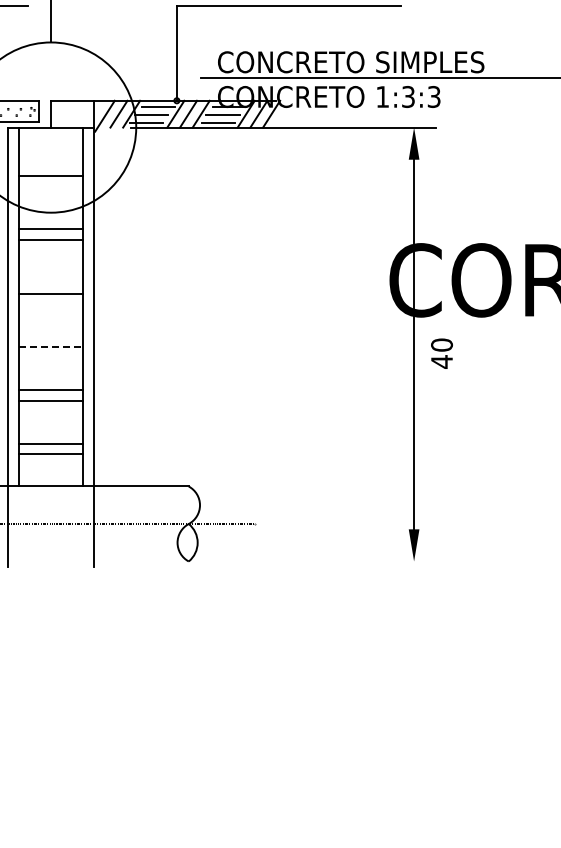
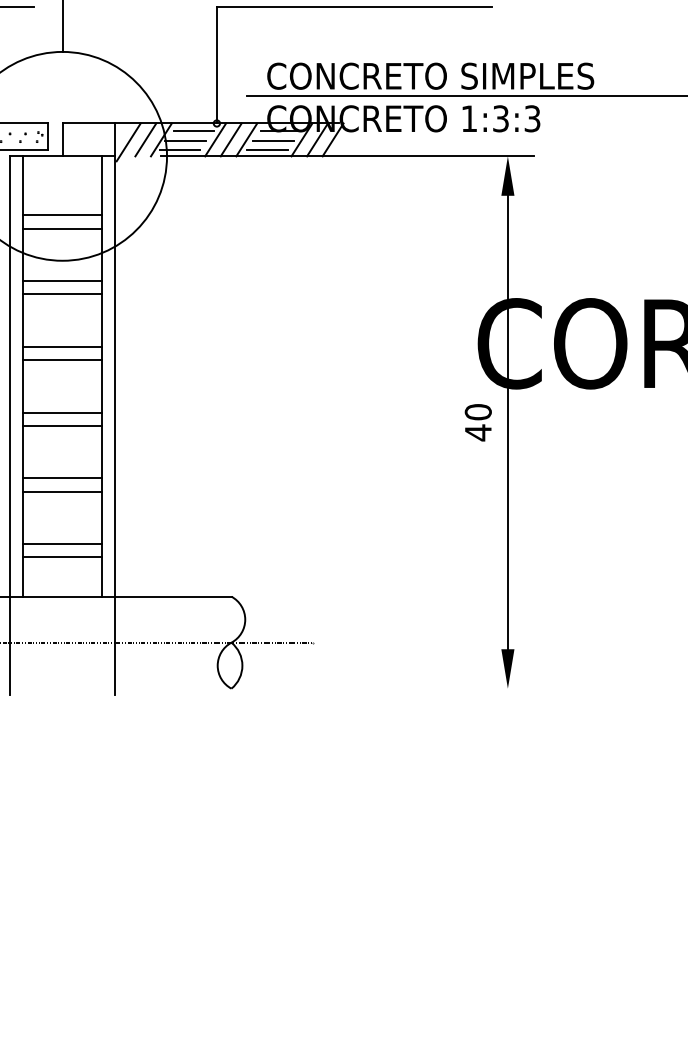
line: (51, 186) -> (63, 228), added
line: (51, 282) -> (63, 346), added
line: (51, 336) -> (63, 412), added
line: (51, 347) -> (63, 426), dashed -> solid
text: (441, 353) -> (477, 422), moved

